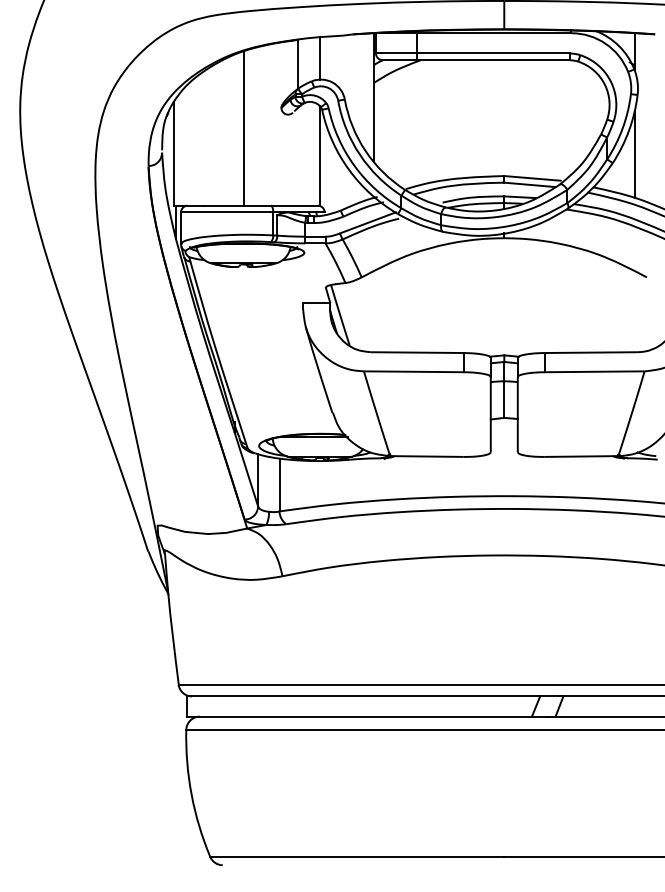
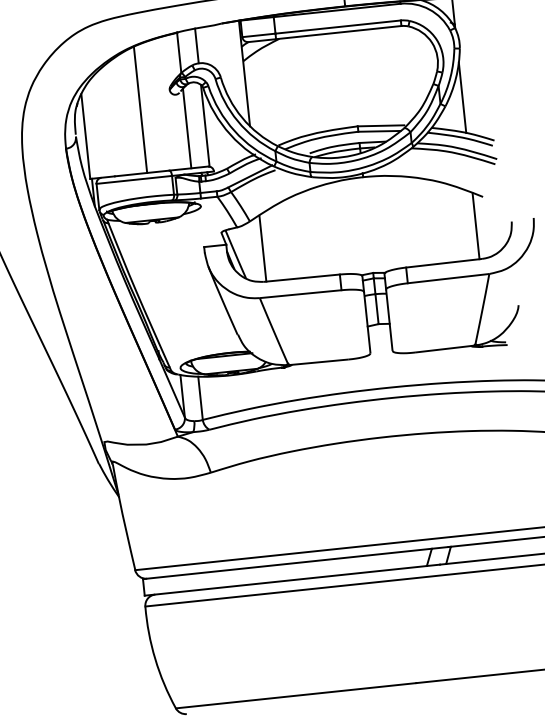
line: (297, 156) -> (187, 128), added
line: (373, 311) -> (262, 248), added
line: (634, 311) -> (475, 225), added

